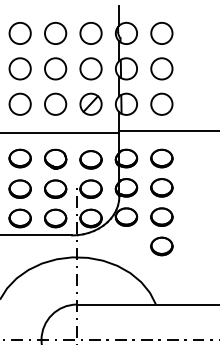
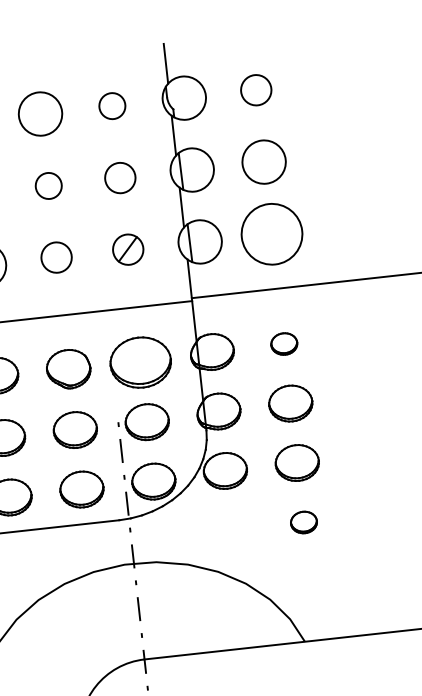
circle: (90, 33) -> (111, 106), size x0.6
circle: (161, 33) -> (255, 90), size x0.7
circle: (55, 68) -> (48, 185), size x0.6
circle: (90, 68) -> (119, 177), size x0.7
circle: (55, 103) -> (55, 256), size x0.7
part: (90, 103) -> (126, 248), size x0.7
circle: (161, 103) -> (271, 232), size x1.4
part: (161, 158) -> (283, 344), size x0.6
part: (90, 159) -> (139, 361), size x1.4
part: (161, 246) -> (303, 522), size x0.6

